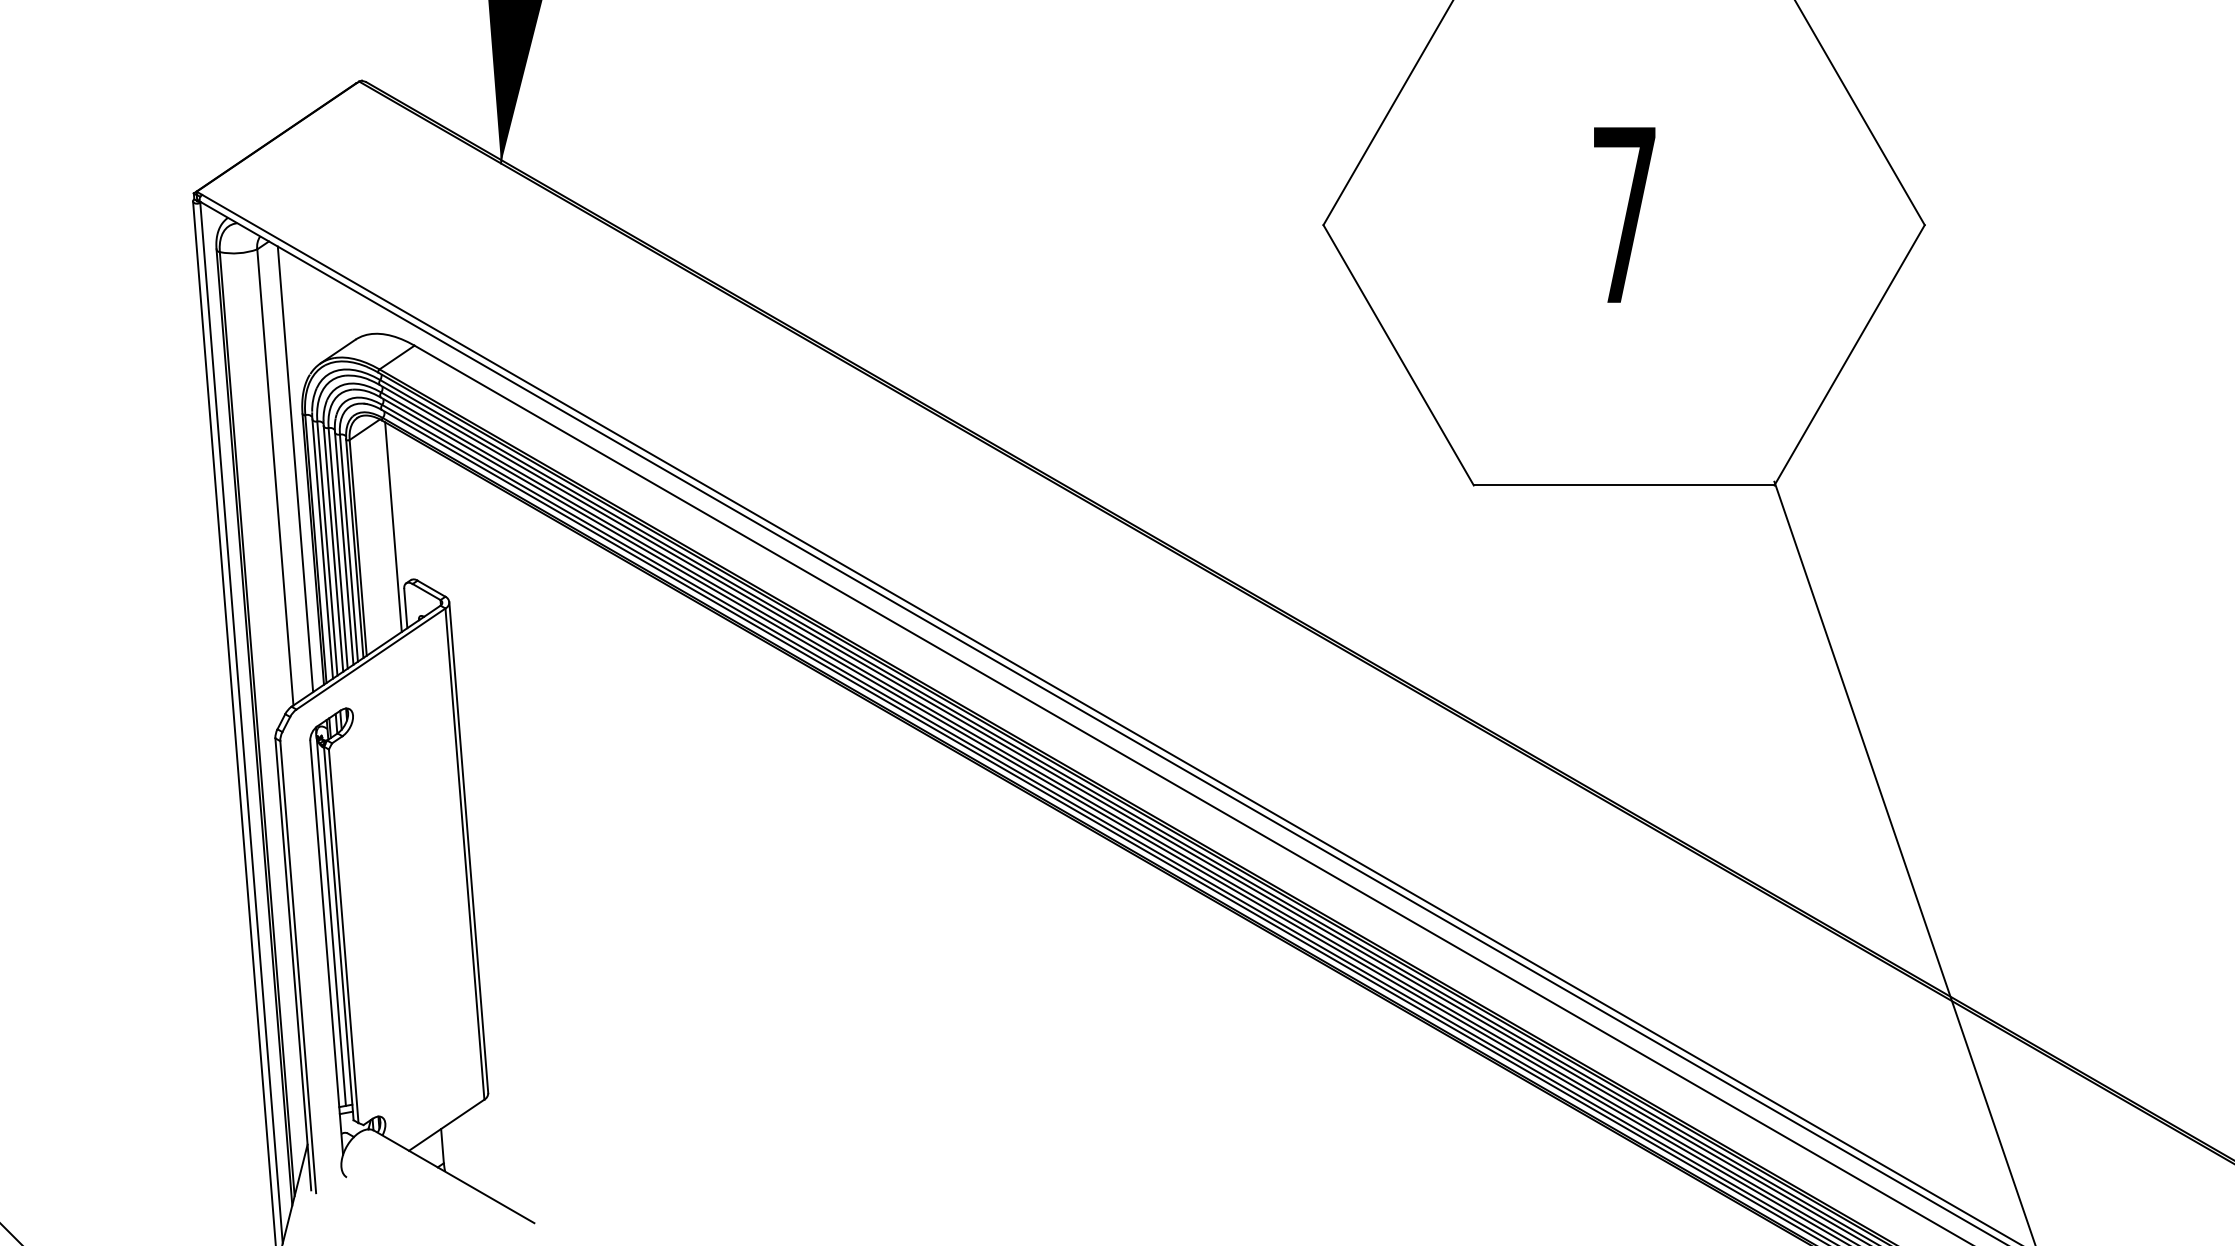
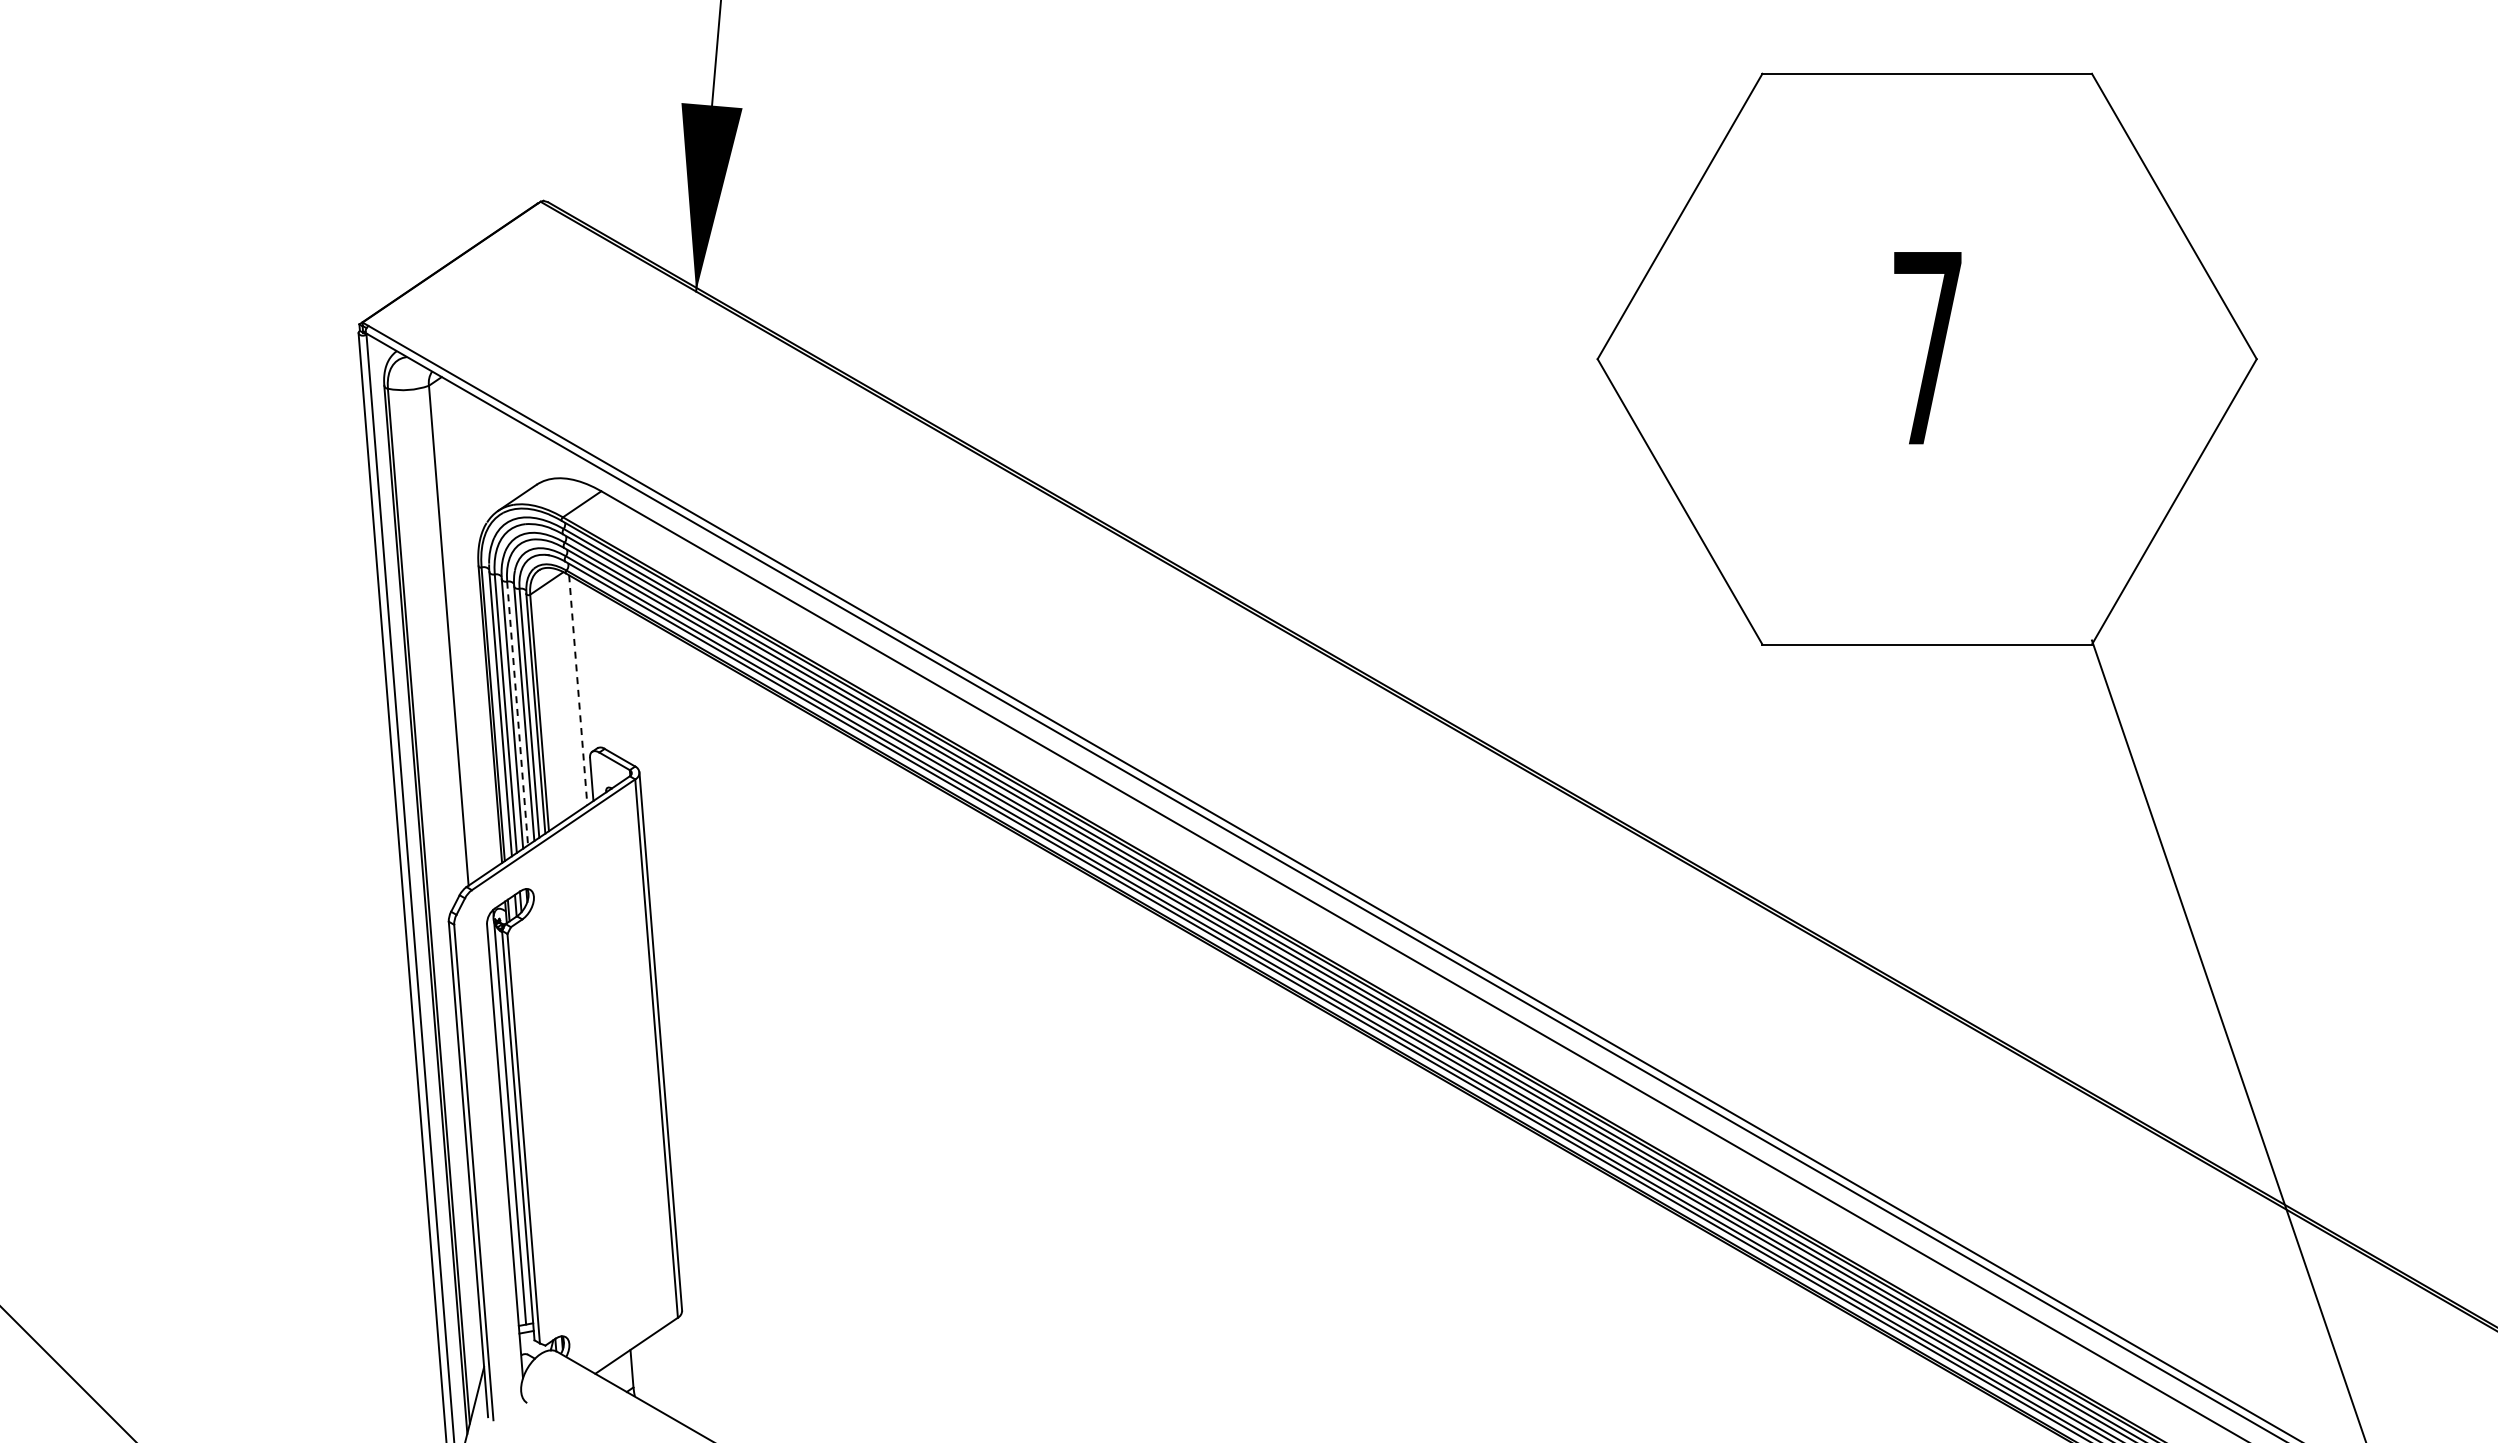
line: (295, 469) -> (470, 626), removed
line: (393, 527) -> (578, 690), solid -> dashed
line: (338, 549) -> (517, 714), solid -> dashed

